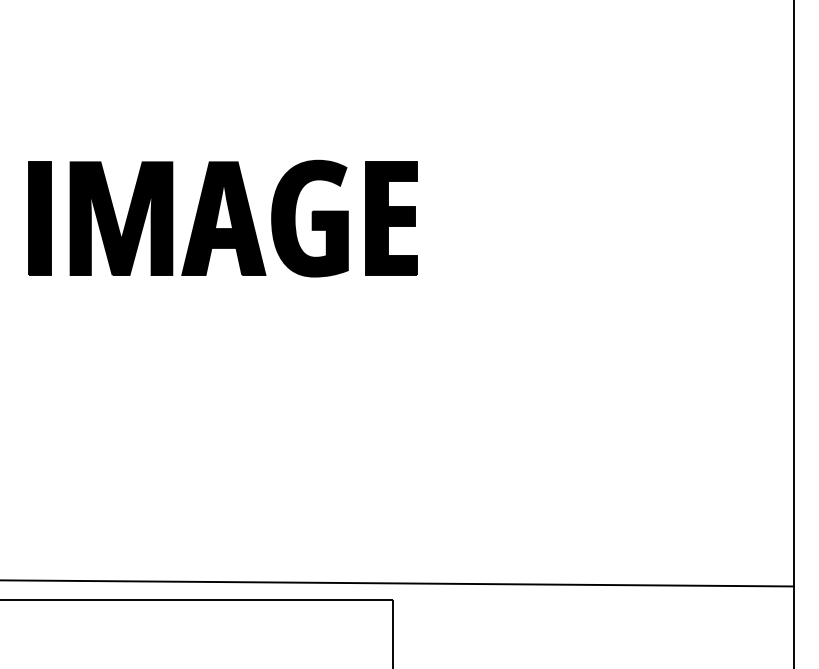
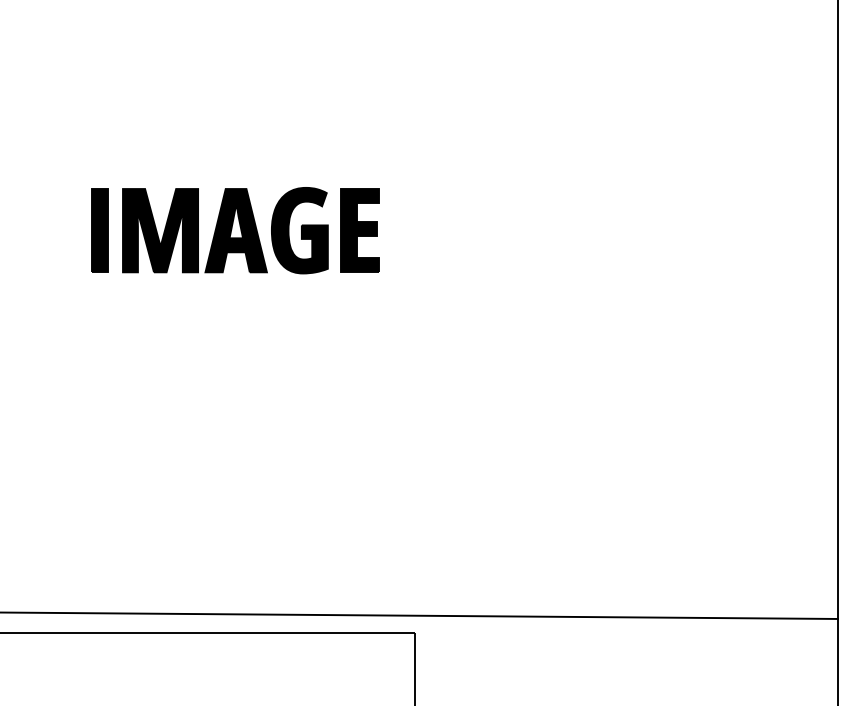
part: (222, 218) -> (235, 230), size x0.7

